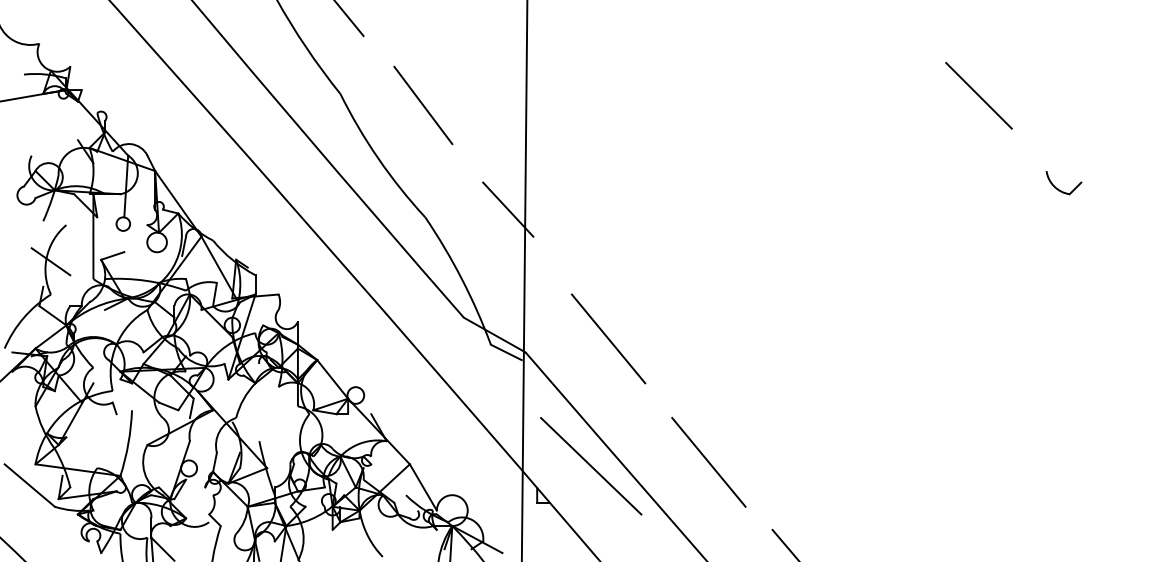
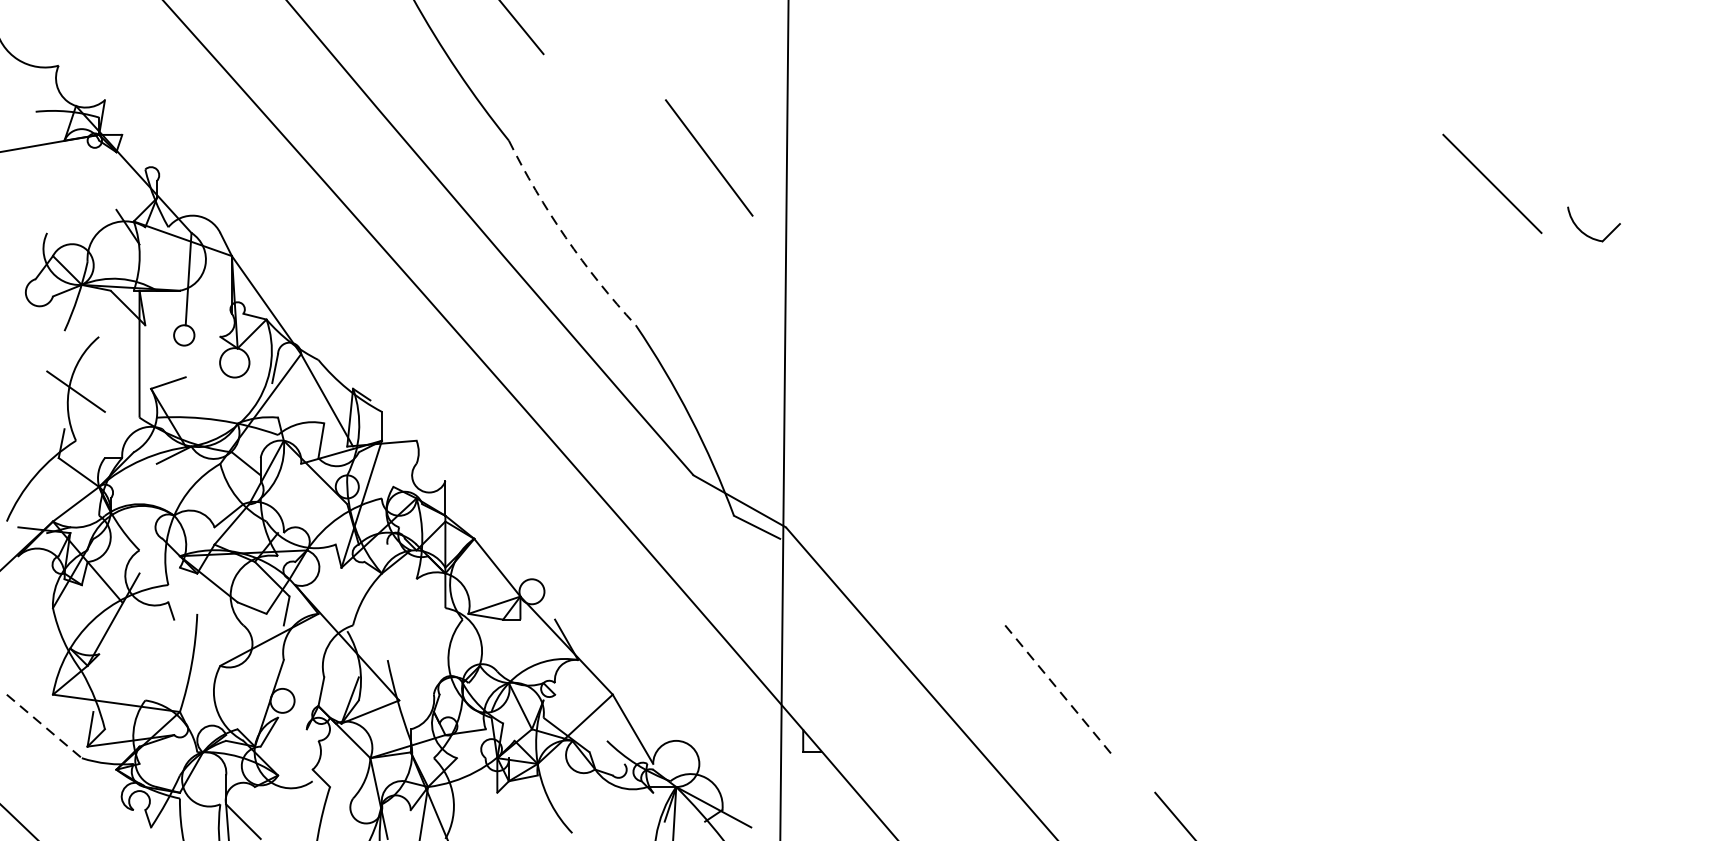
line: (978, 95) -> (1491, 183), moved
line: (423, 105) -> (709, 158), moved
arc: (378, 158) -> (565, 237), solid -> dashed
part: (1058, 188) -> (1585, 232), moved
line: (508, 209) -> (760, 313), removed
line: (608, 338) -> (909, 506), removed
line: (708, 462) -> (1059, 691), solid -> dashed
line: (591, 466) -> (884, 697), removed
line: (29, 485) -> (43, 726), solid -> dashed

